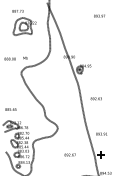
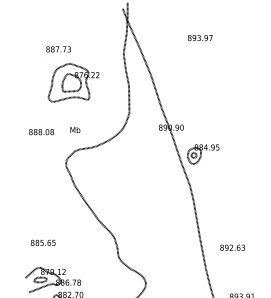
text: (99, 15) -> (200, 36), moved
part: (24, 22) -> (72, 73), moved
text: (95, 98) -> (230, 247), moved

